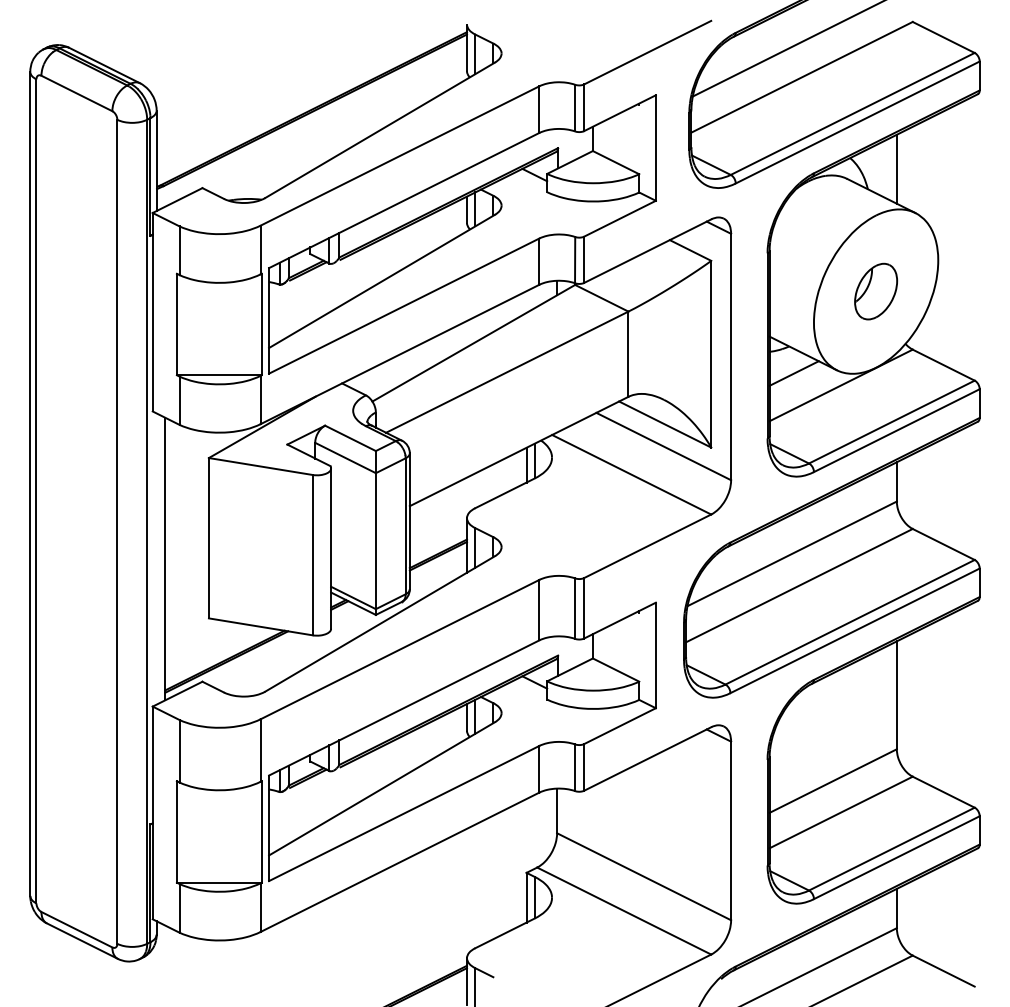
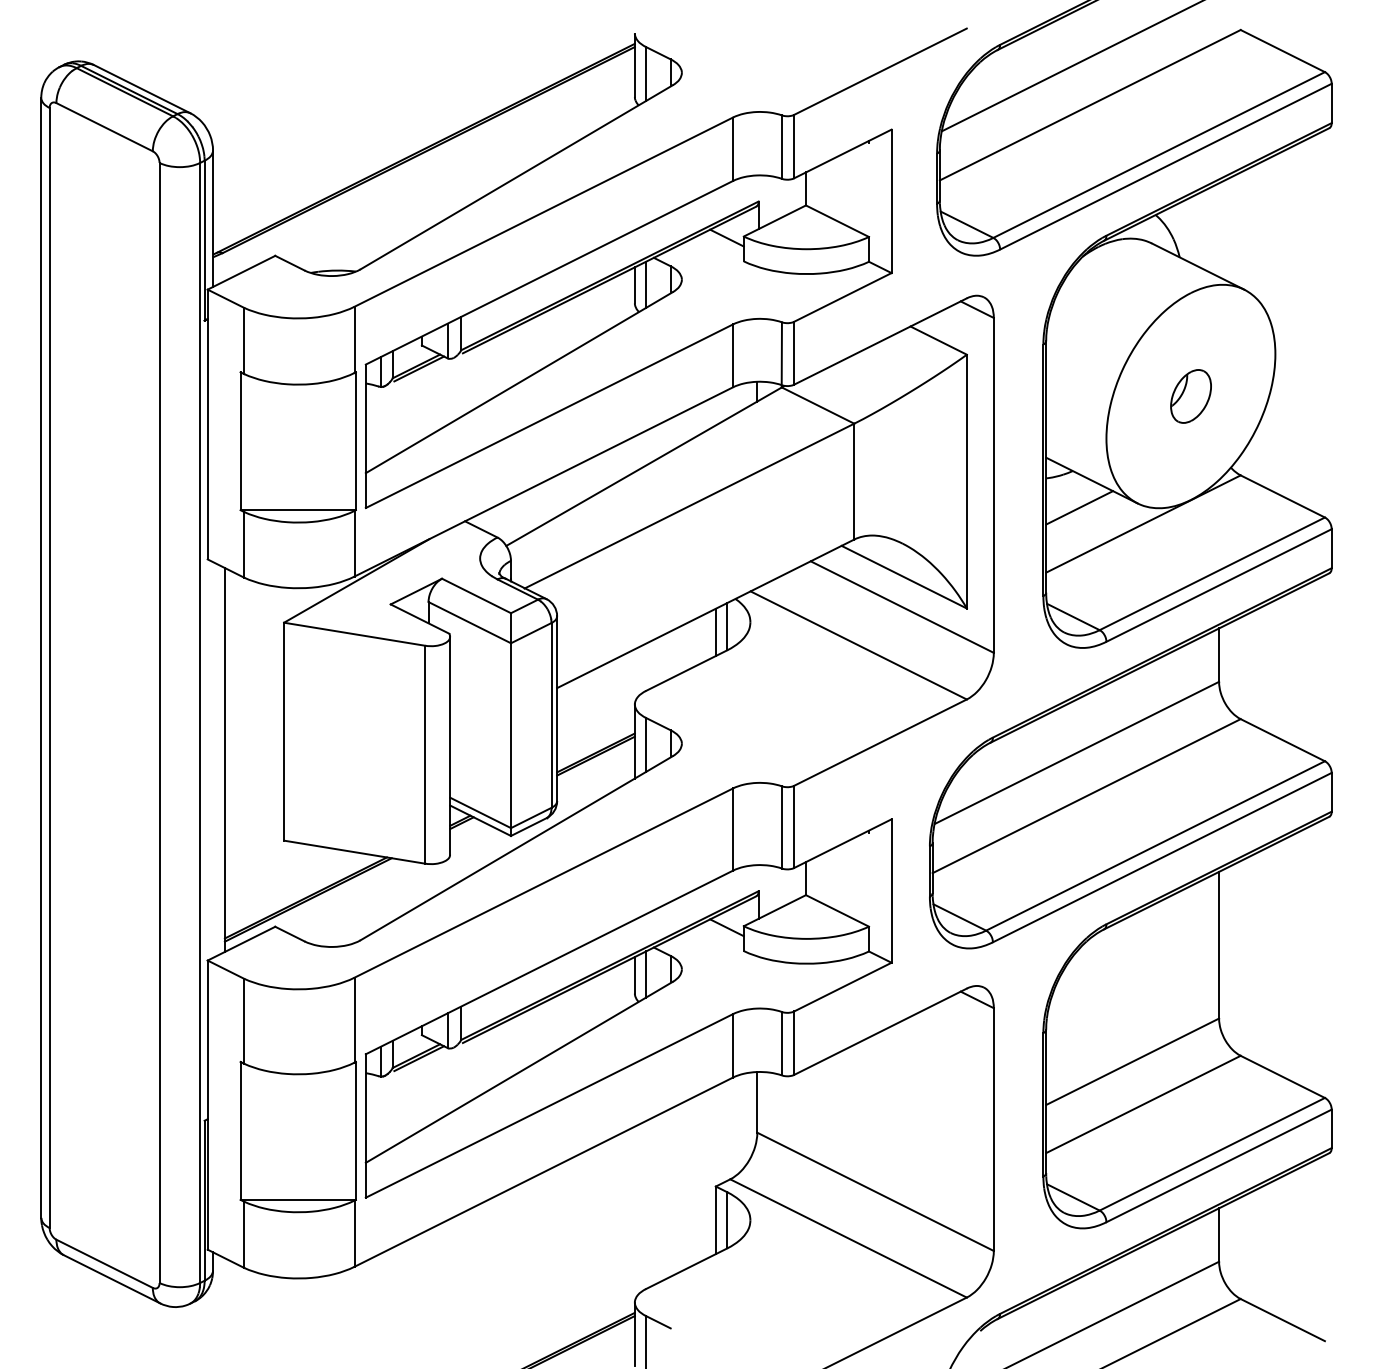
line: (896, 168) -> (1218, 229), removed
part: (876, 291) -> (1191, 396), size x0.7

